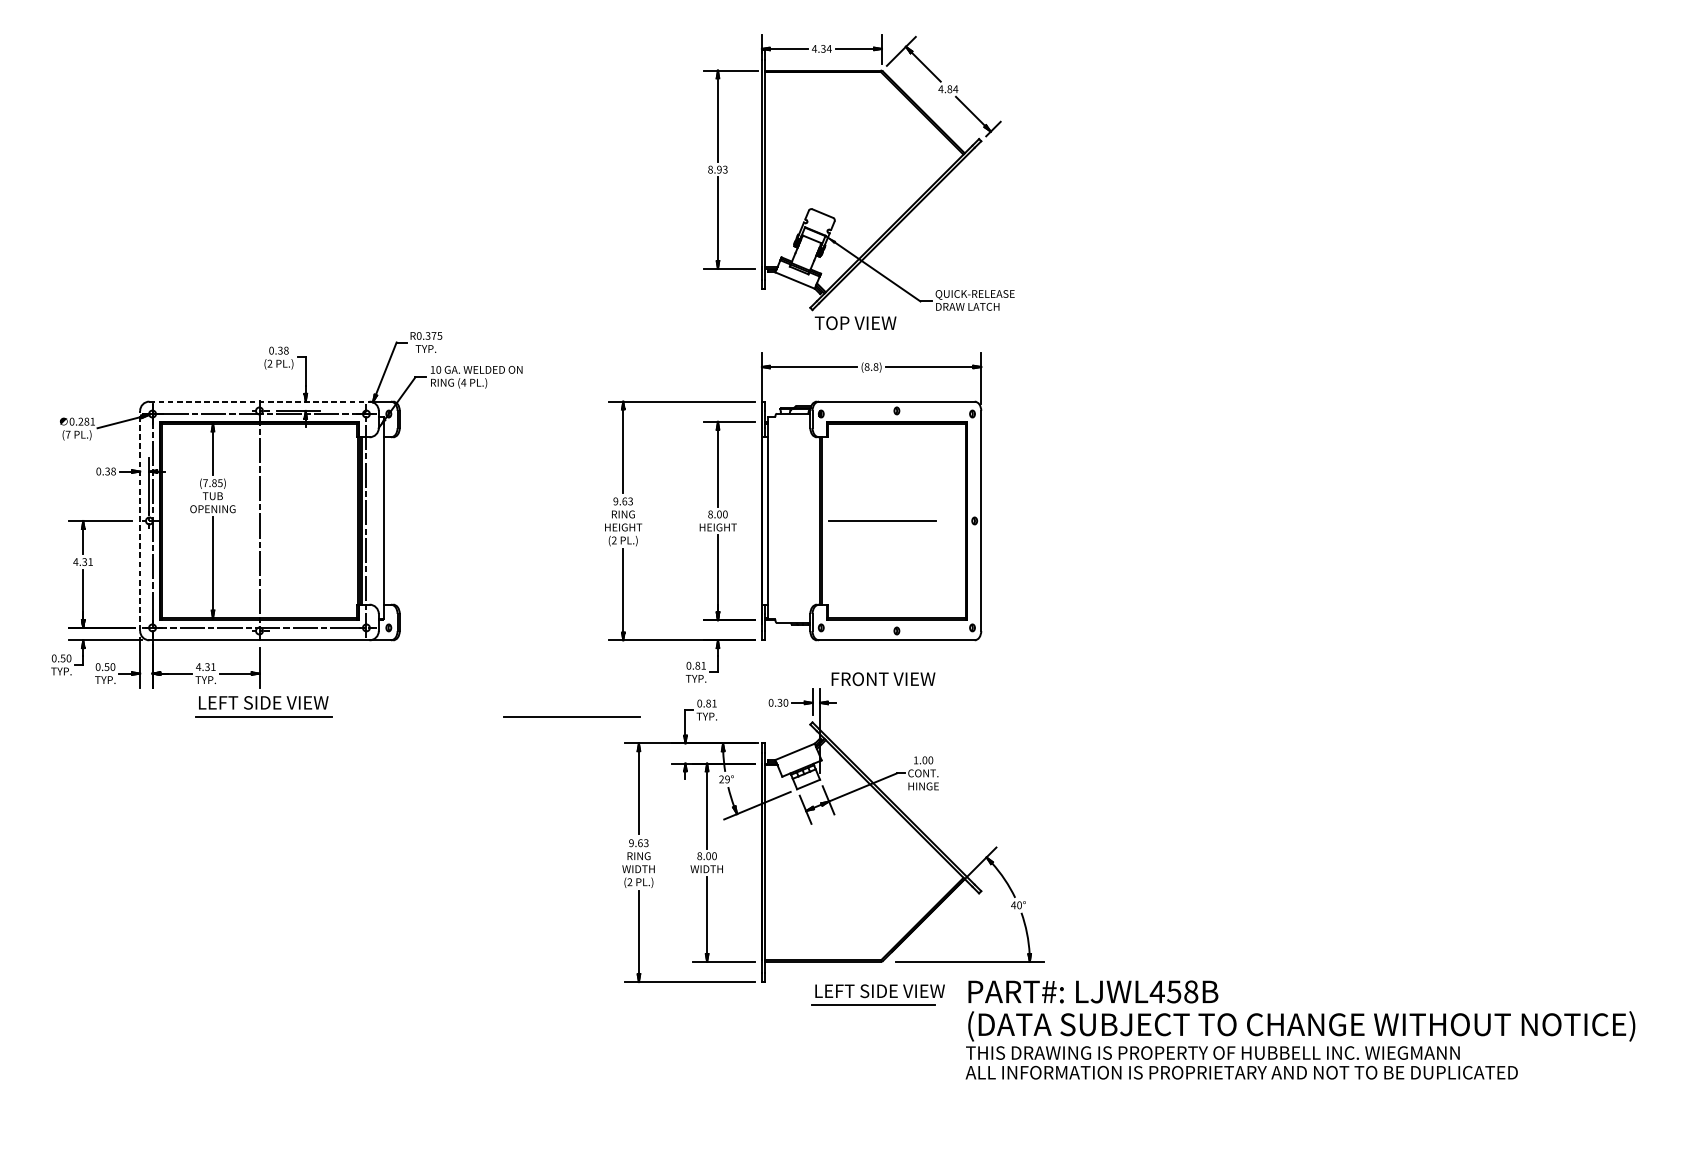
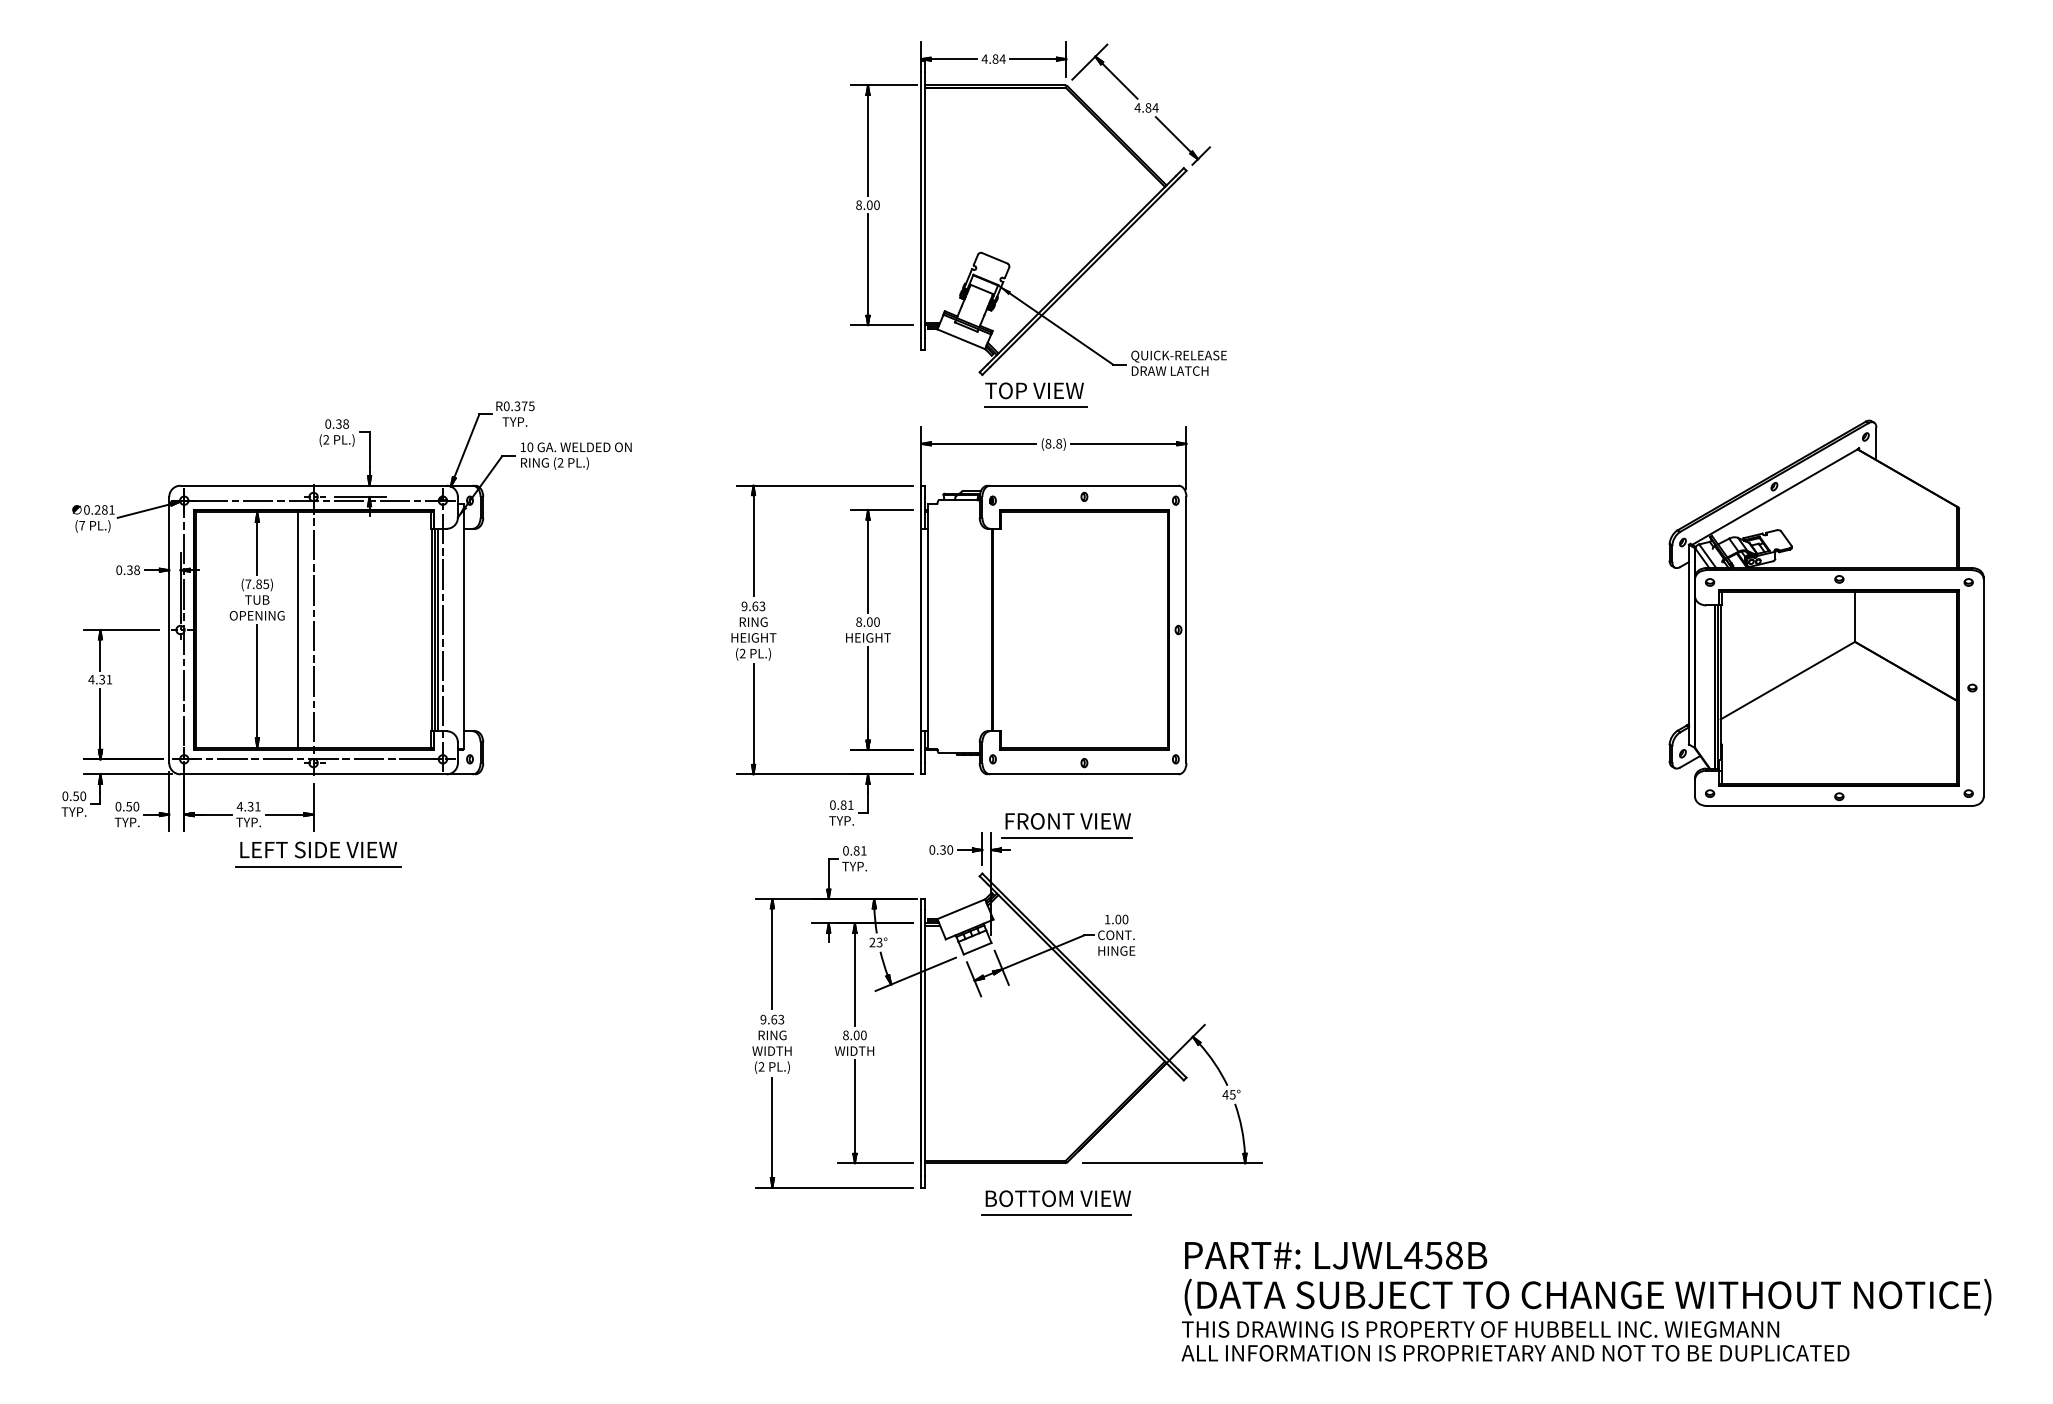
text: (823, 48) -> (995, 58), 4.34 -> 4.84
text: (721, 169) -> (872, 204), 8.93 -> 8.00
line: (856, 336) -> (1035, 407), added
text: (463, 382) -> (560, 462), (4 -> (2
line: (260, 401) -> (314, 485), dashed -> solid
part: (1510, 506) -> (1826, 612), added
line: (140, 520) -> (169, 629), dashed -> solid
line: (246, 520) -> (297, 629), added
line: (882, 520) -> (1066, 837), moved
line: (571, 716) -> (691, 866), removed
text: (727, 779) -> (879, 942), 29° -> 23°
text: (1019, 905) -> (1232, 1094), 40° -> 45°
text: (880, 991) -> (1064, 1198), LEFT SIDE VIEW -> BOTTOM VIEW
text: (1300, 1029) -> (1586, 1301), moved

